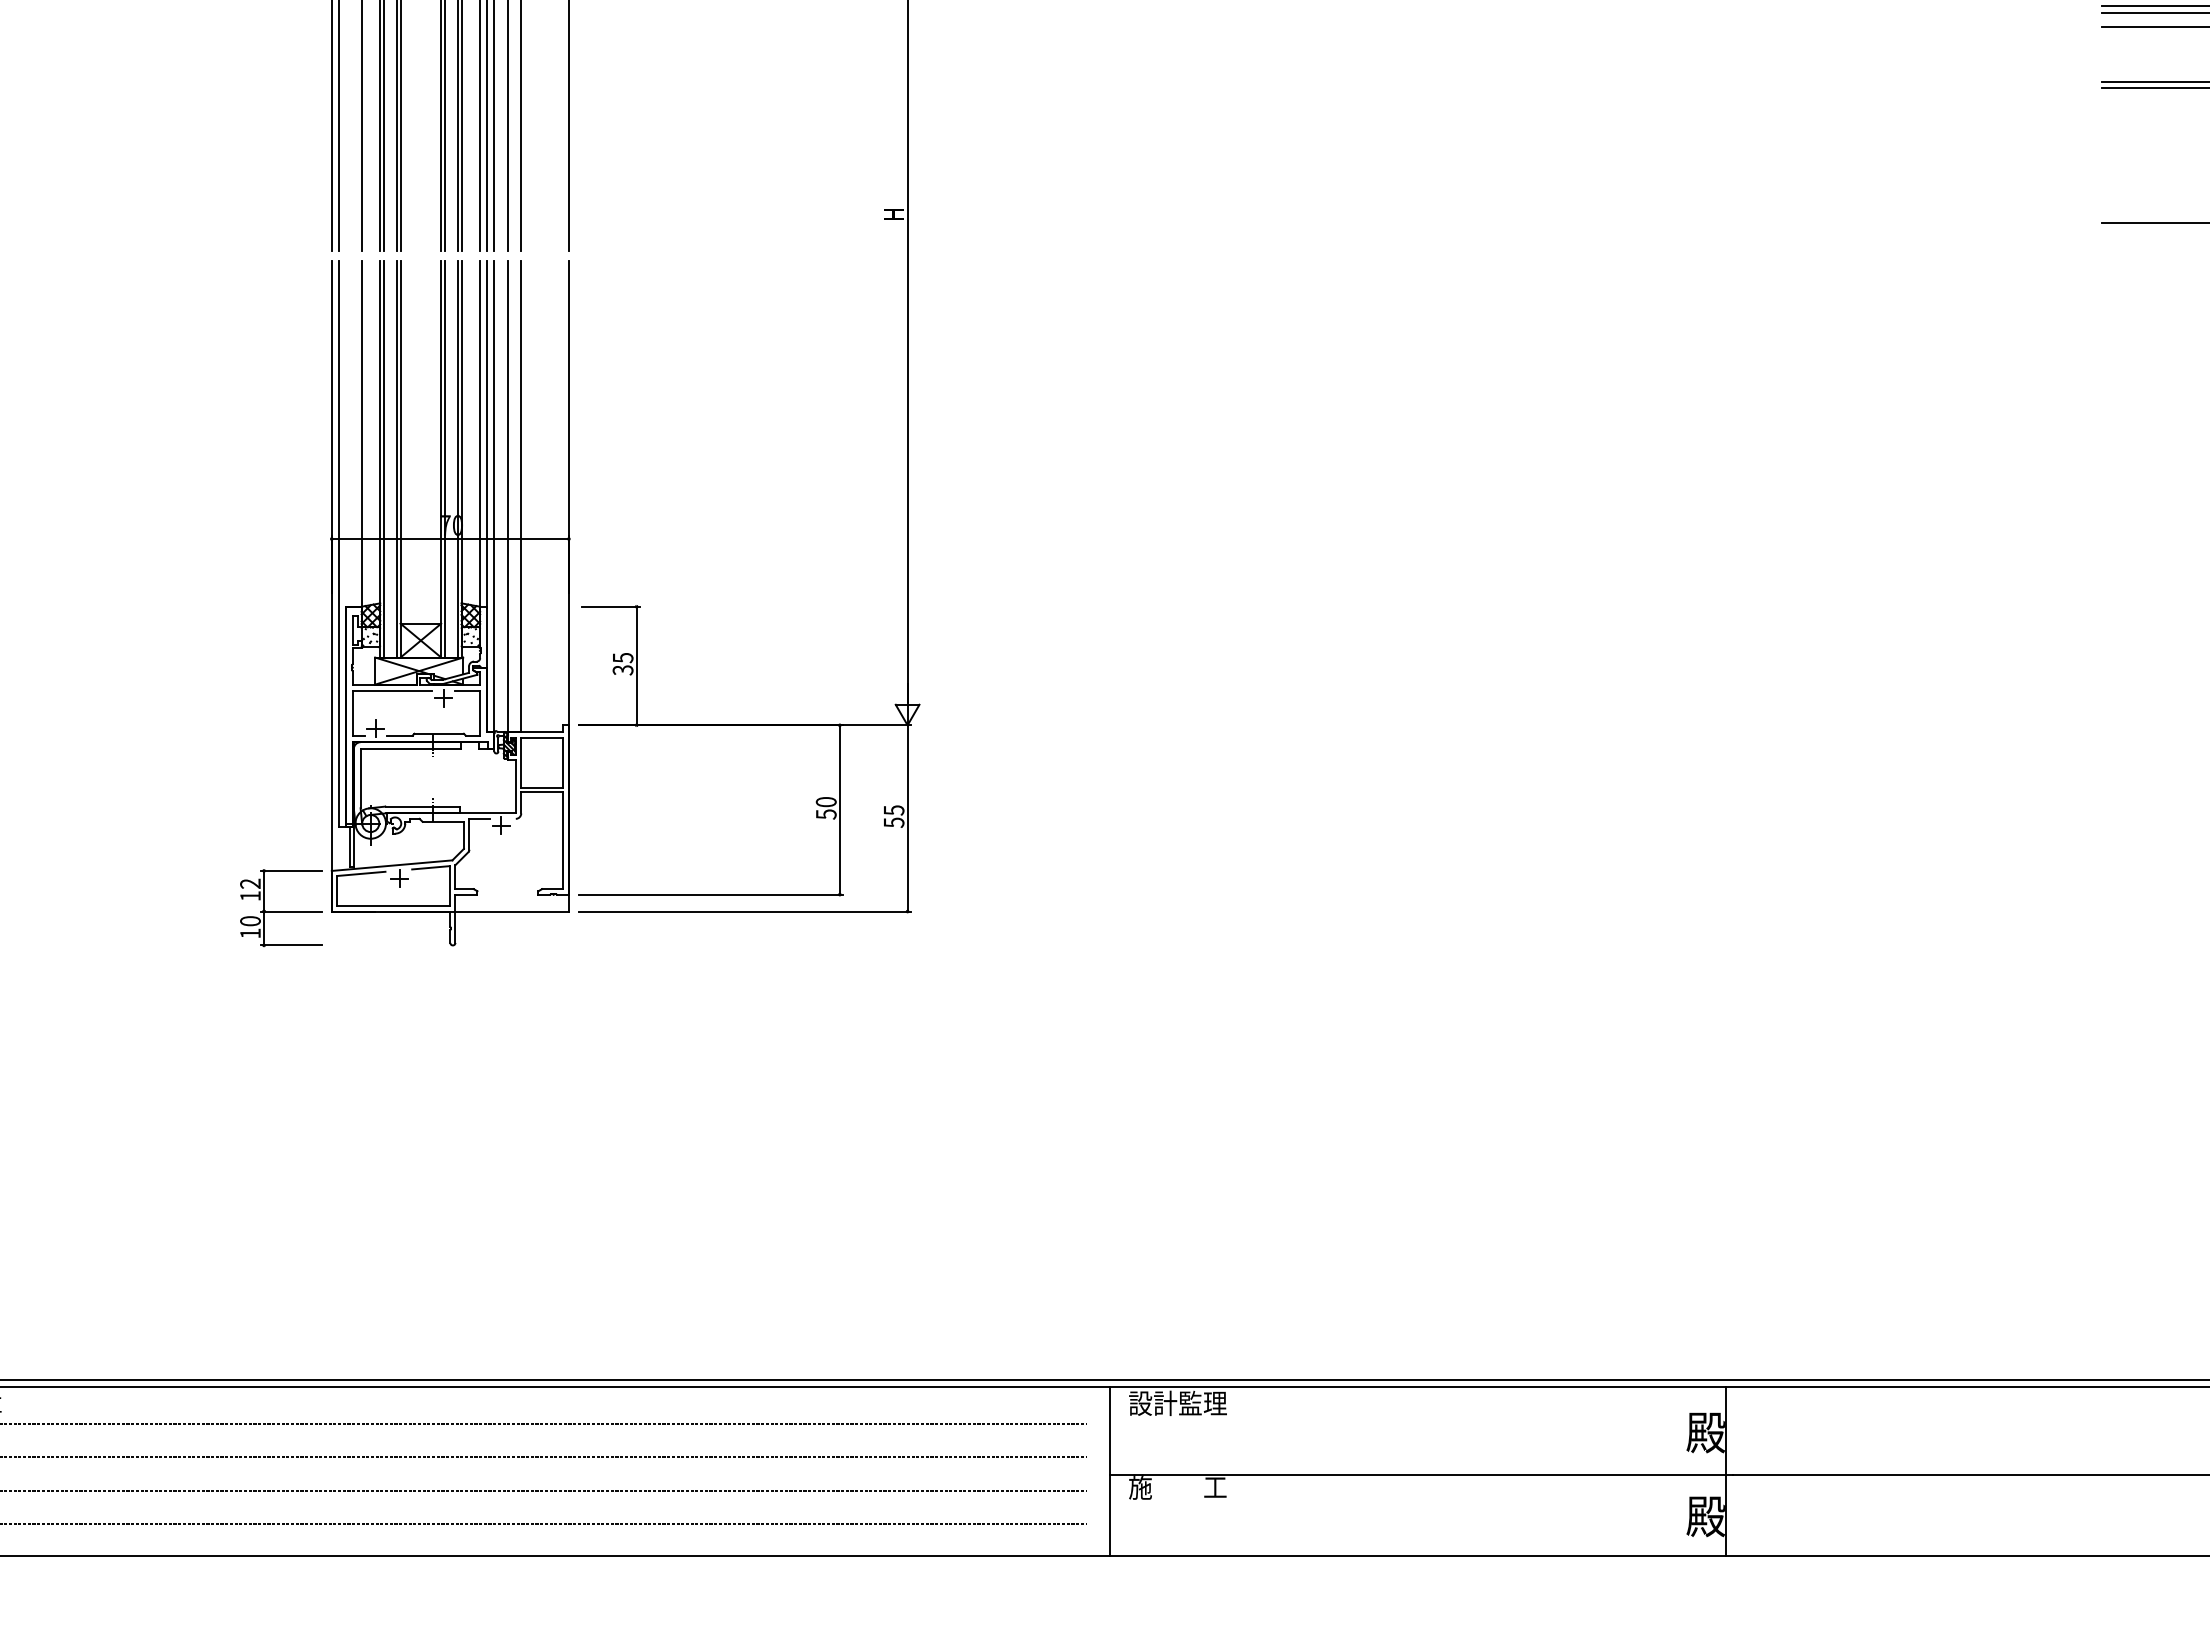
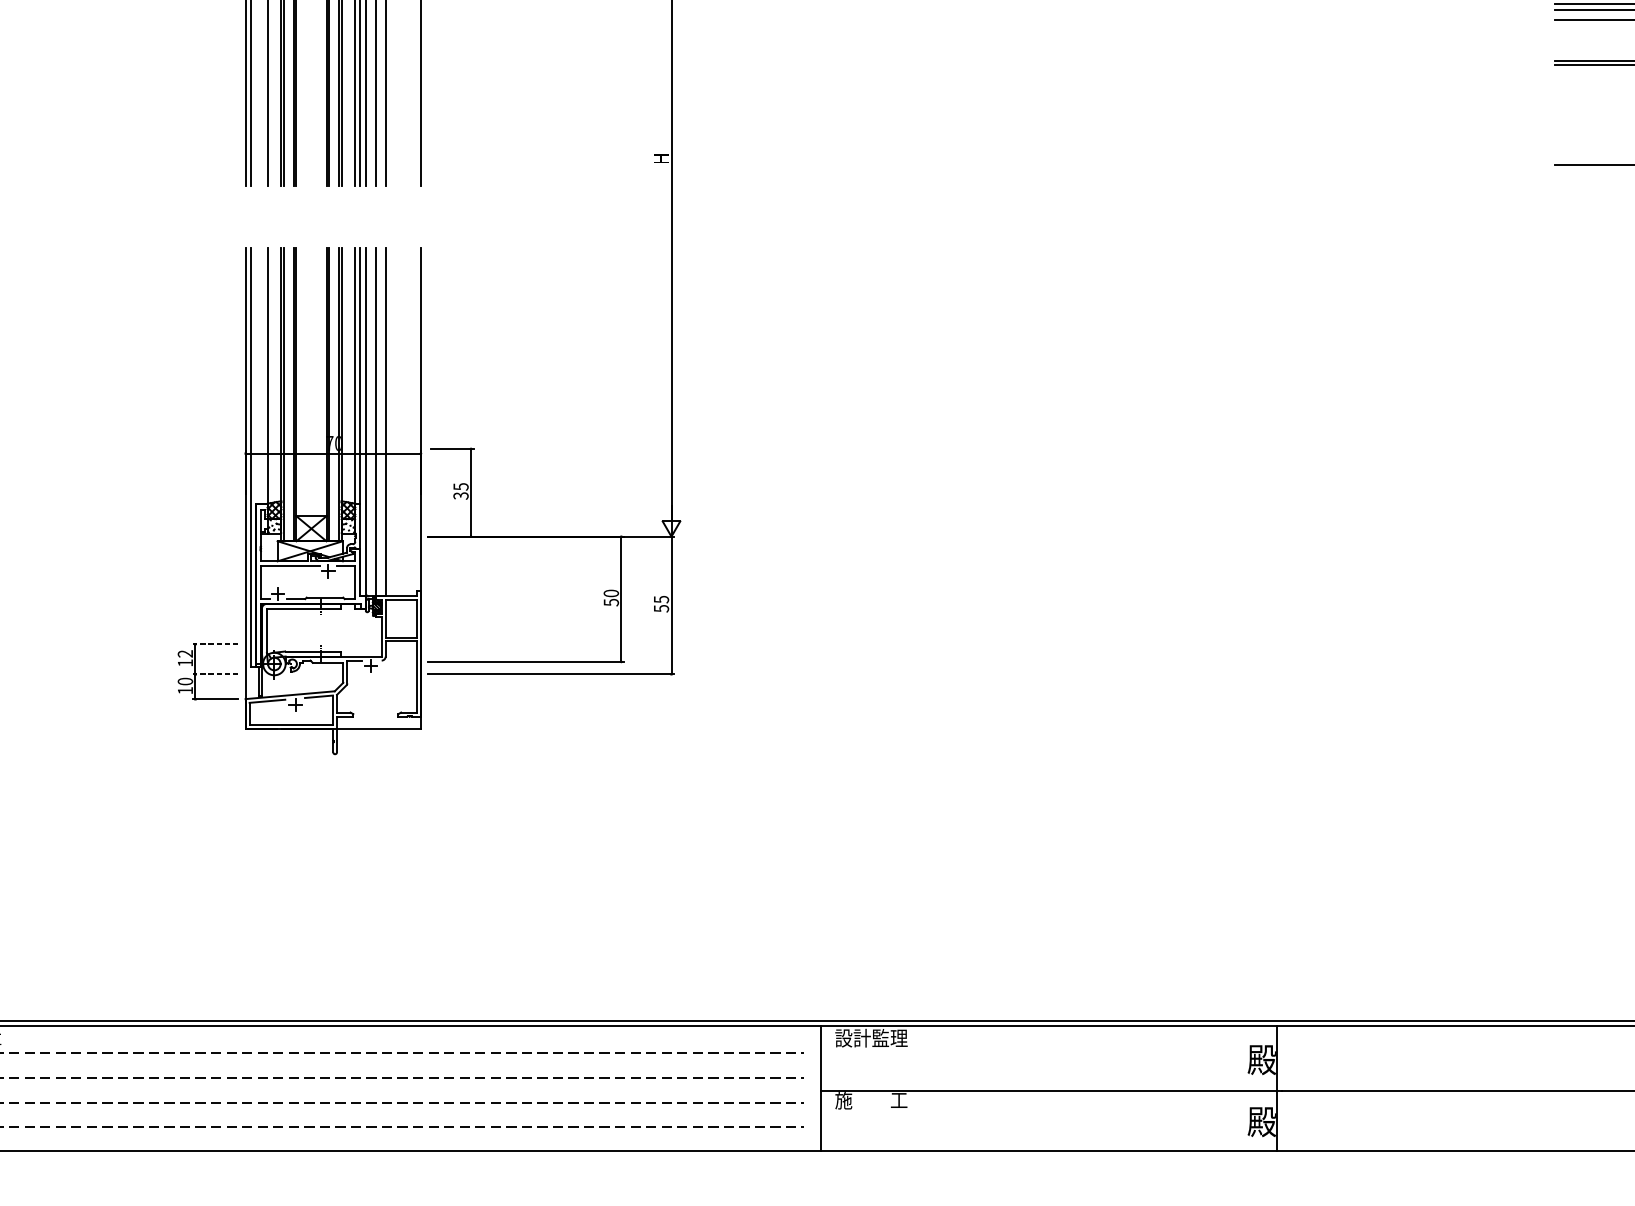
part: (450, 603) -> (333, 501), moved
line: (290, 870) -> (215, 644), solid -> dashed
line: (290, 911) -> (215, 674), solid -> dashed

